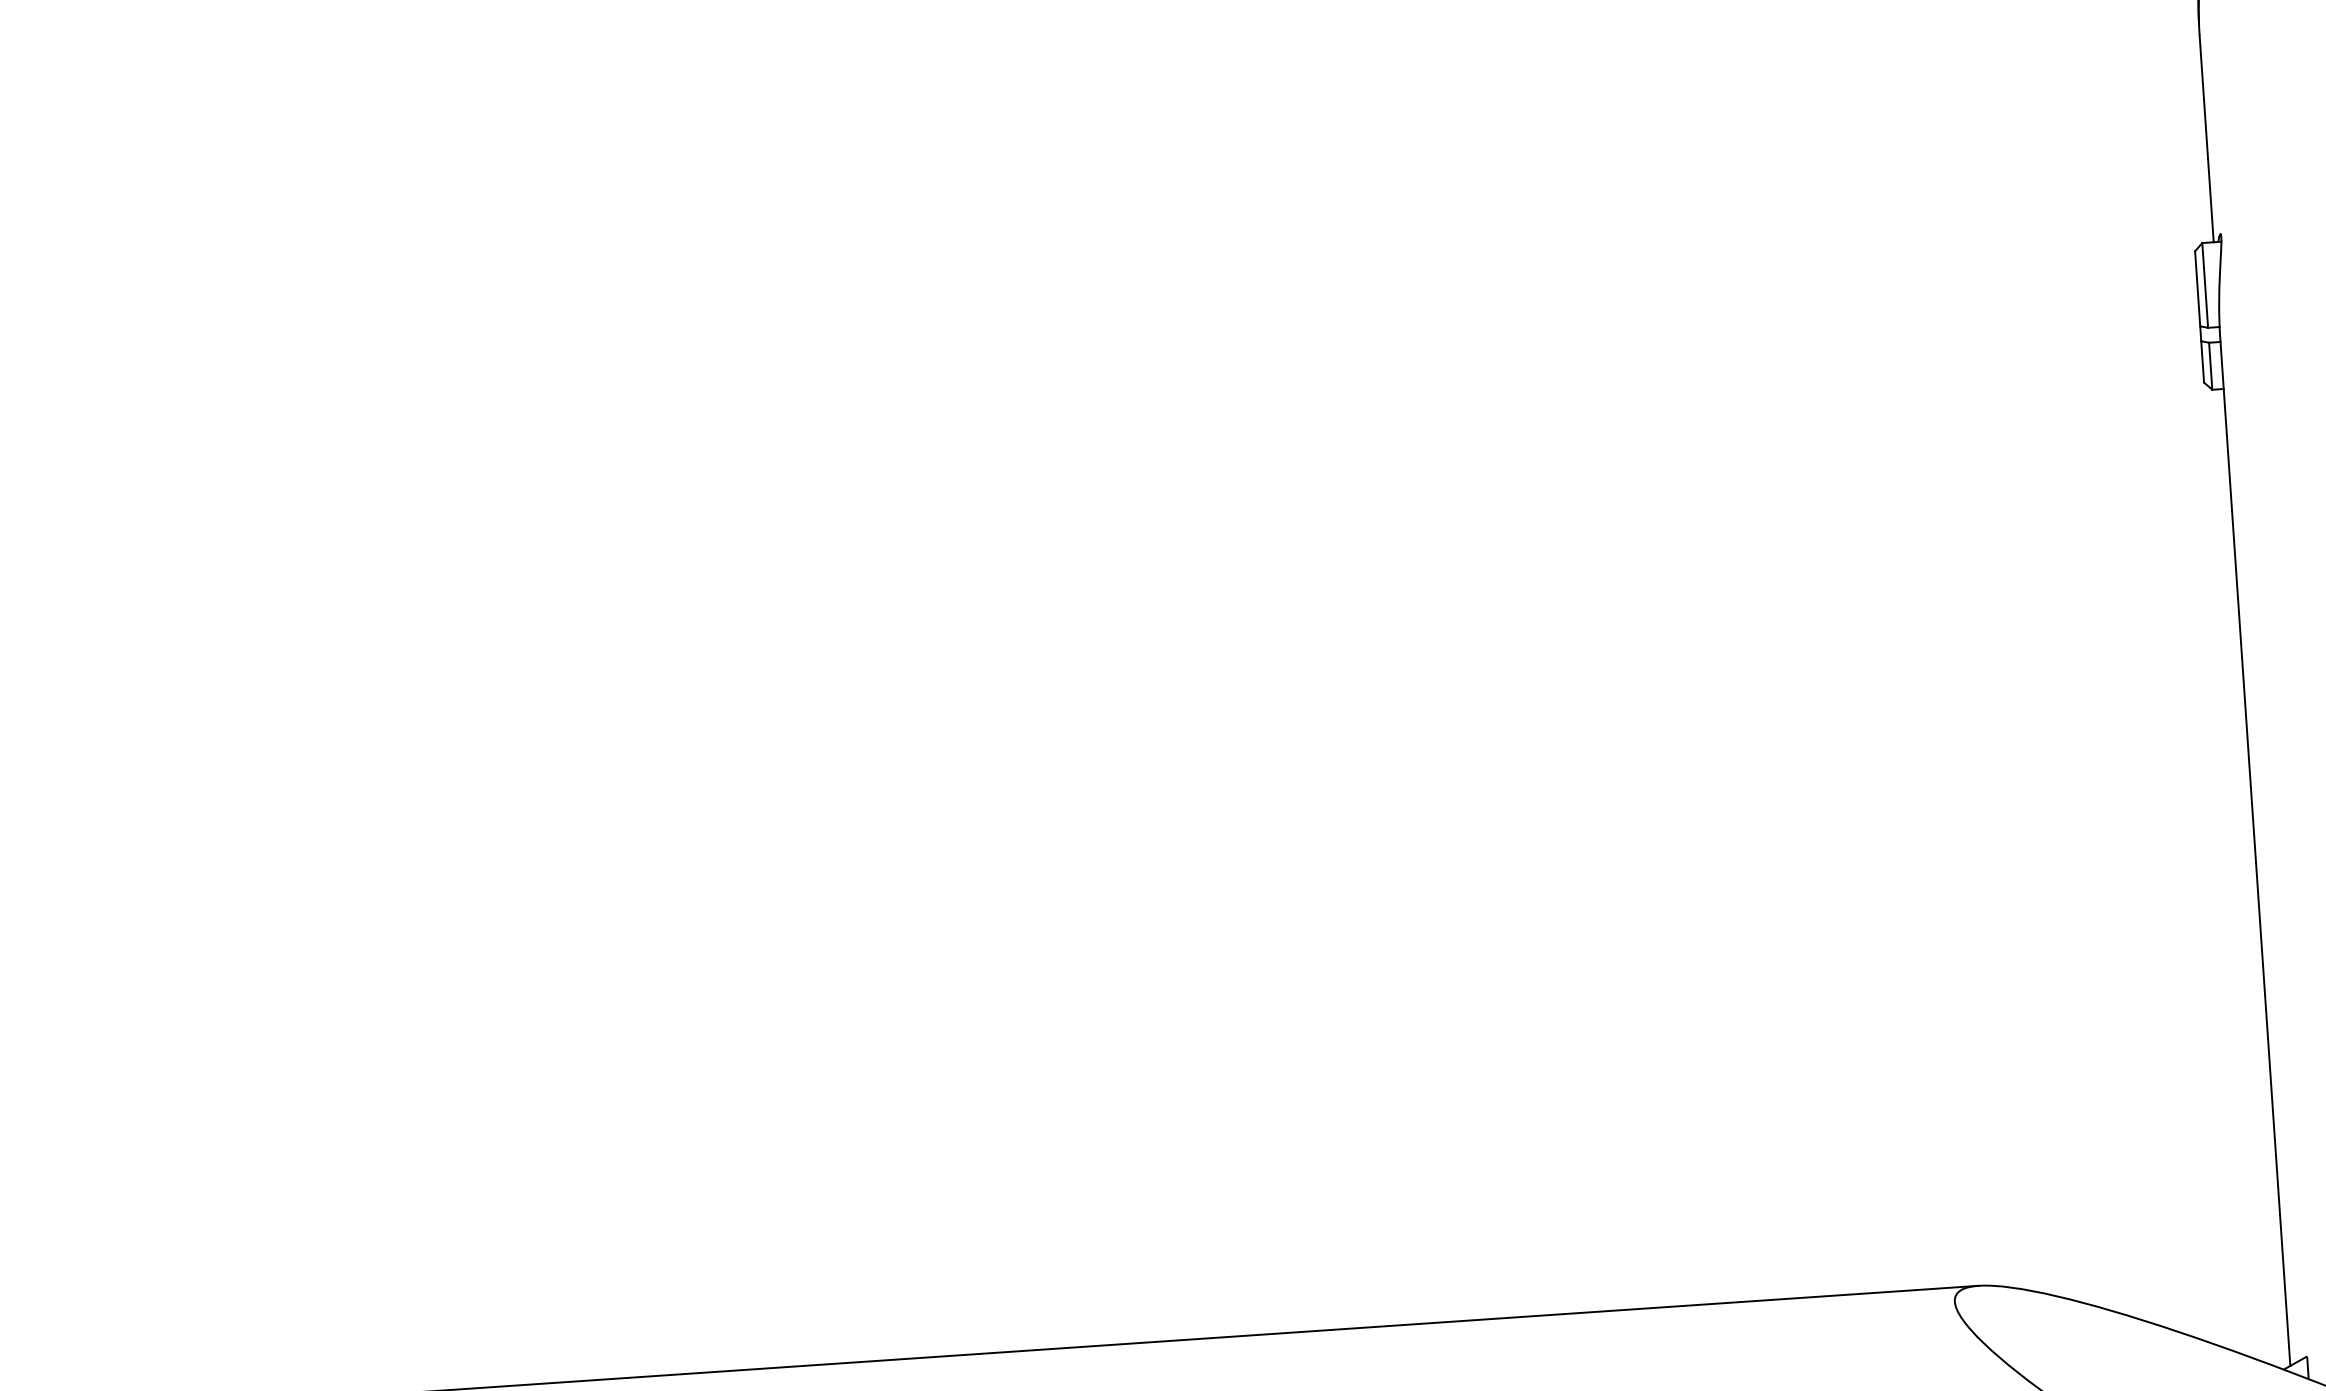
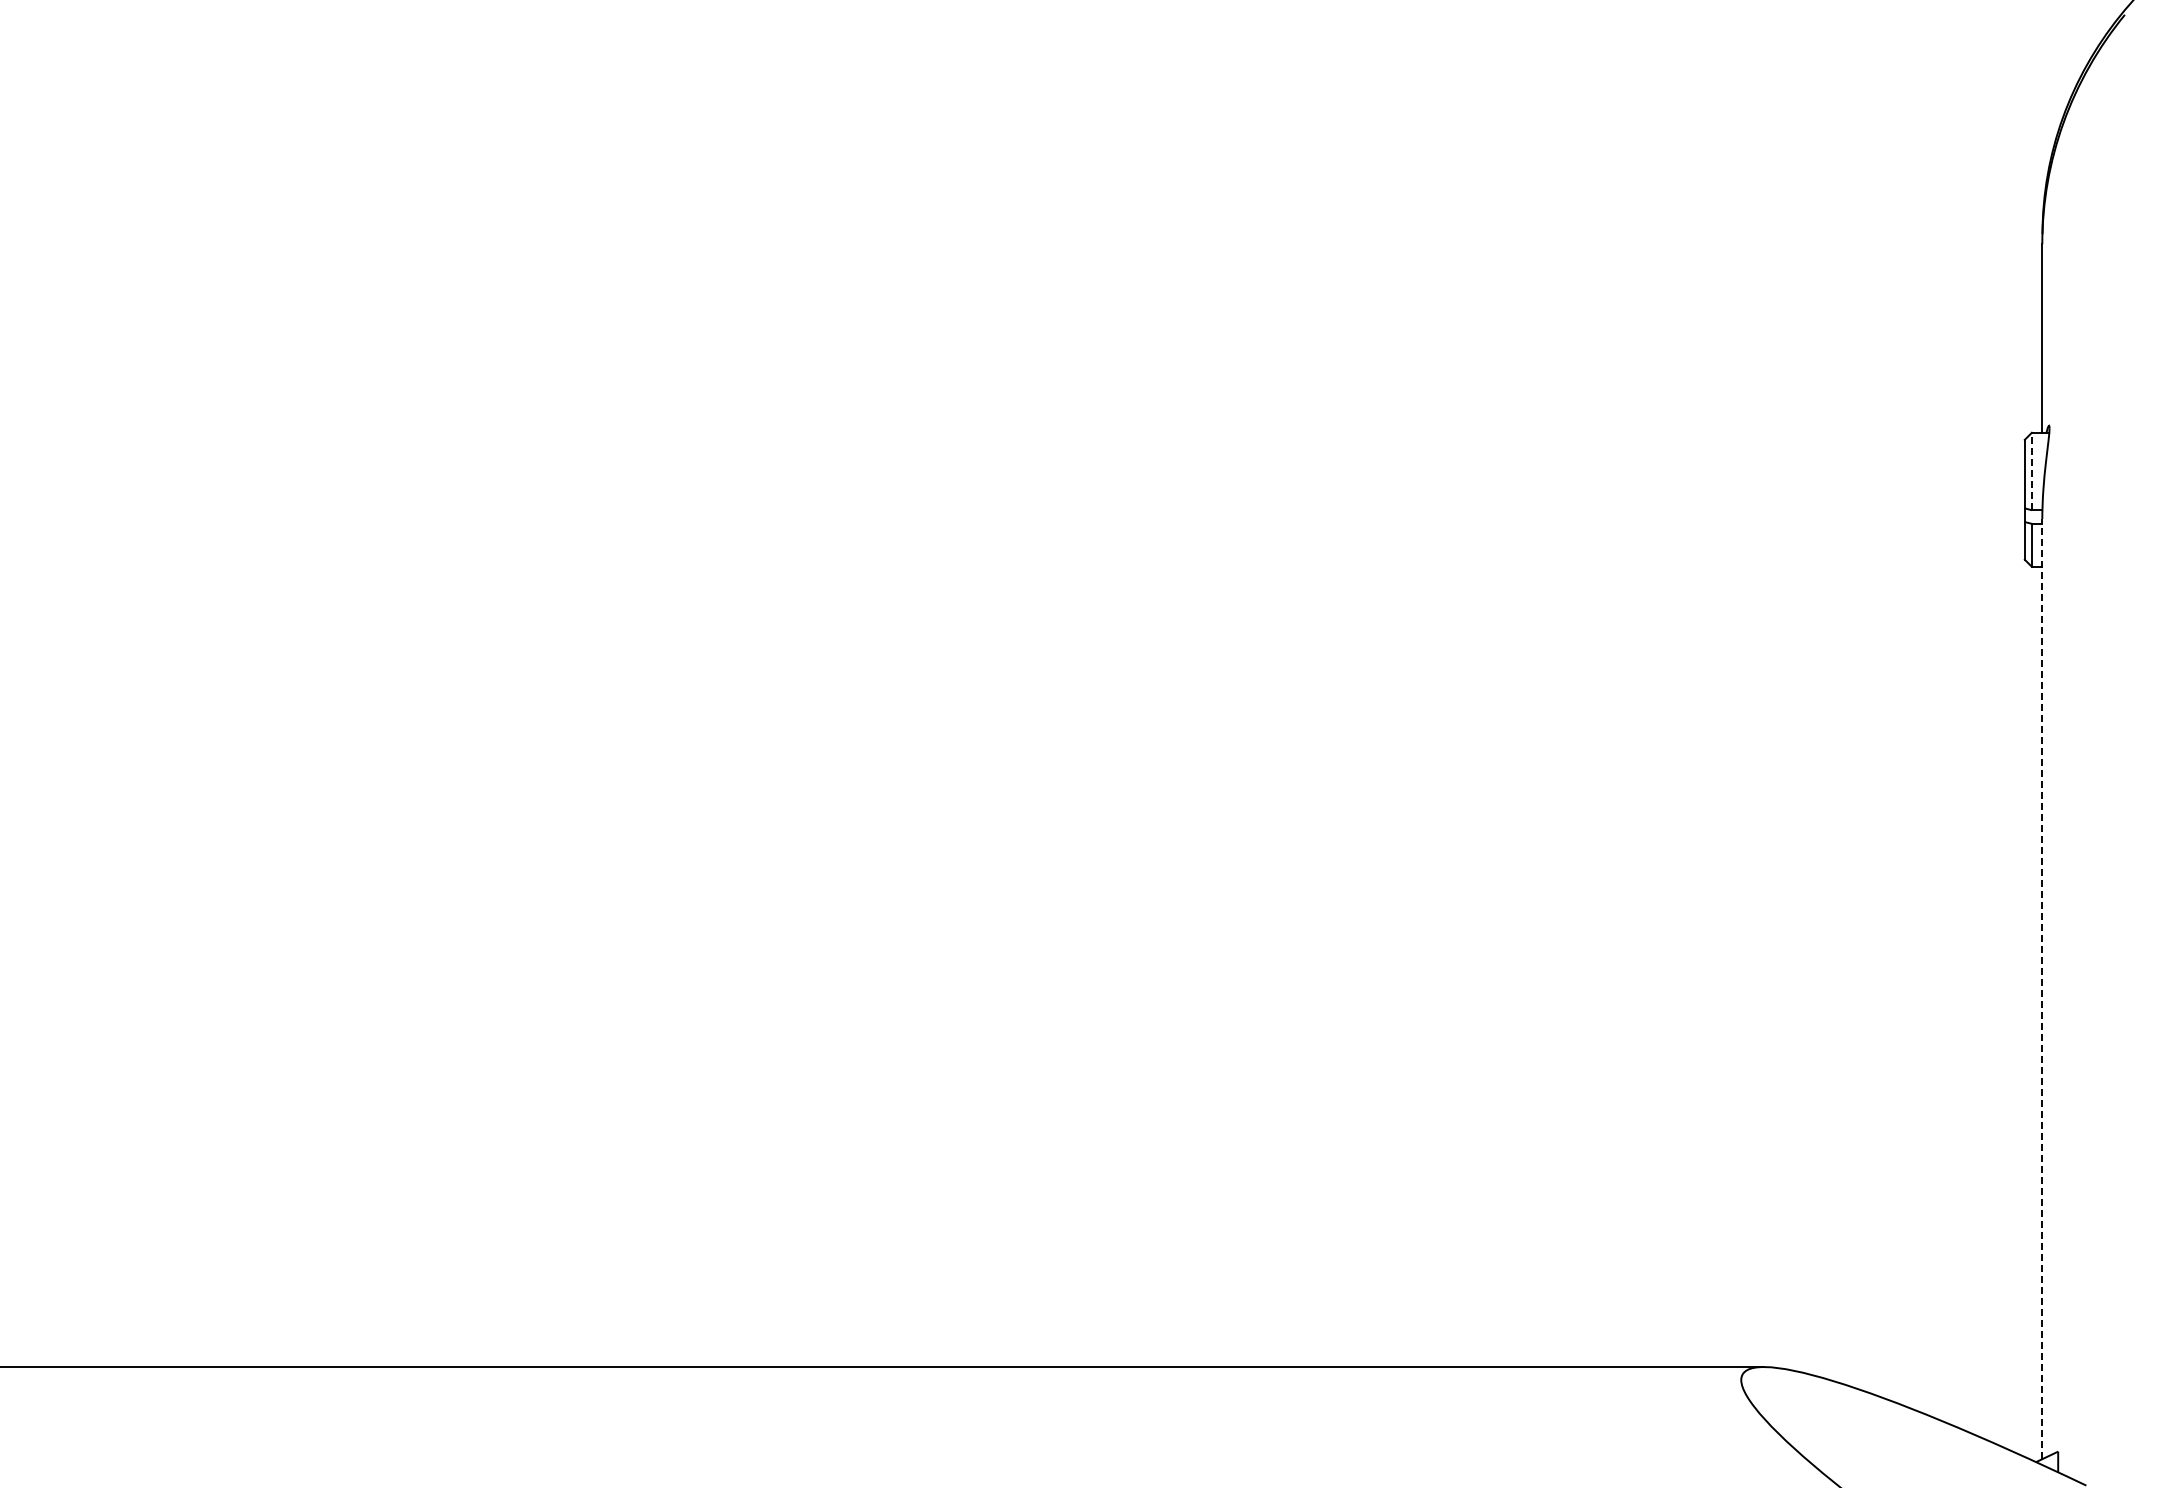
line: (2204, 285) -> (2031, 471), solid -> dashed
line: (2255, 850) -> (2042, 988), solid -> dashed

